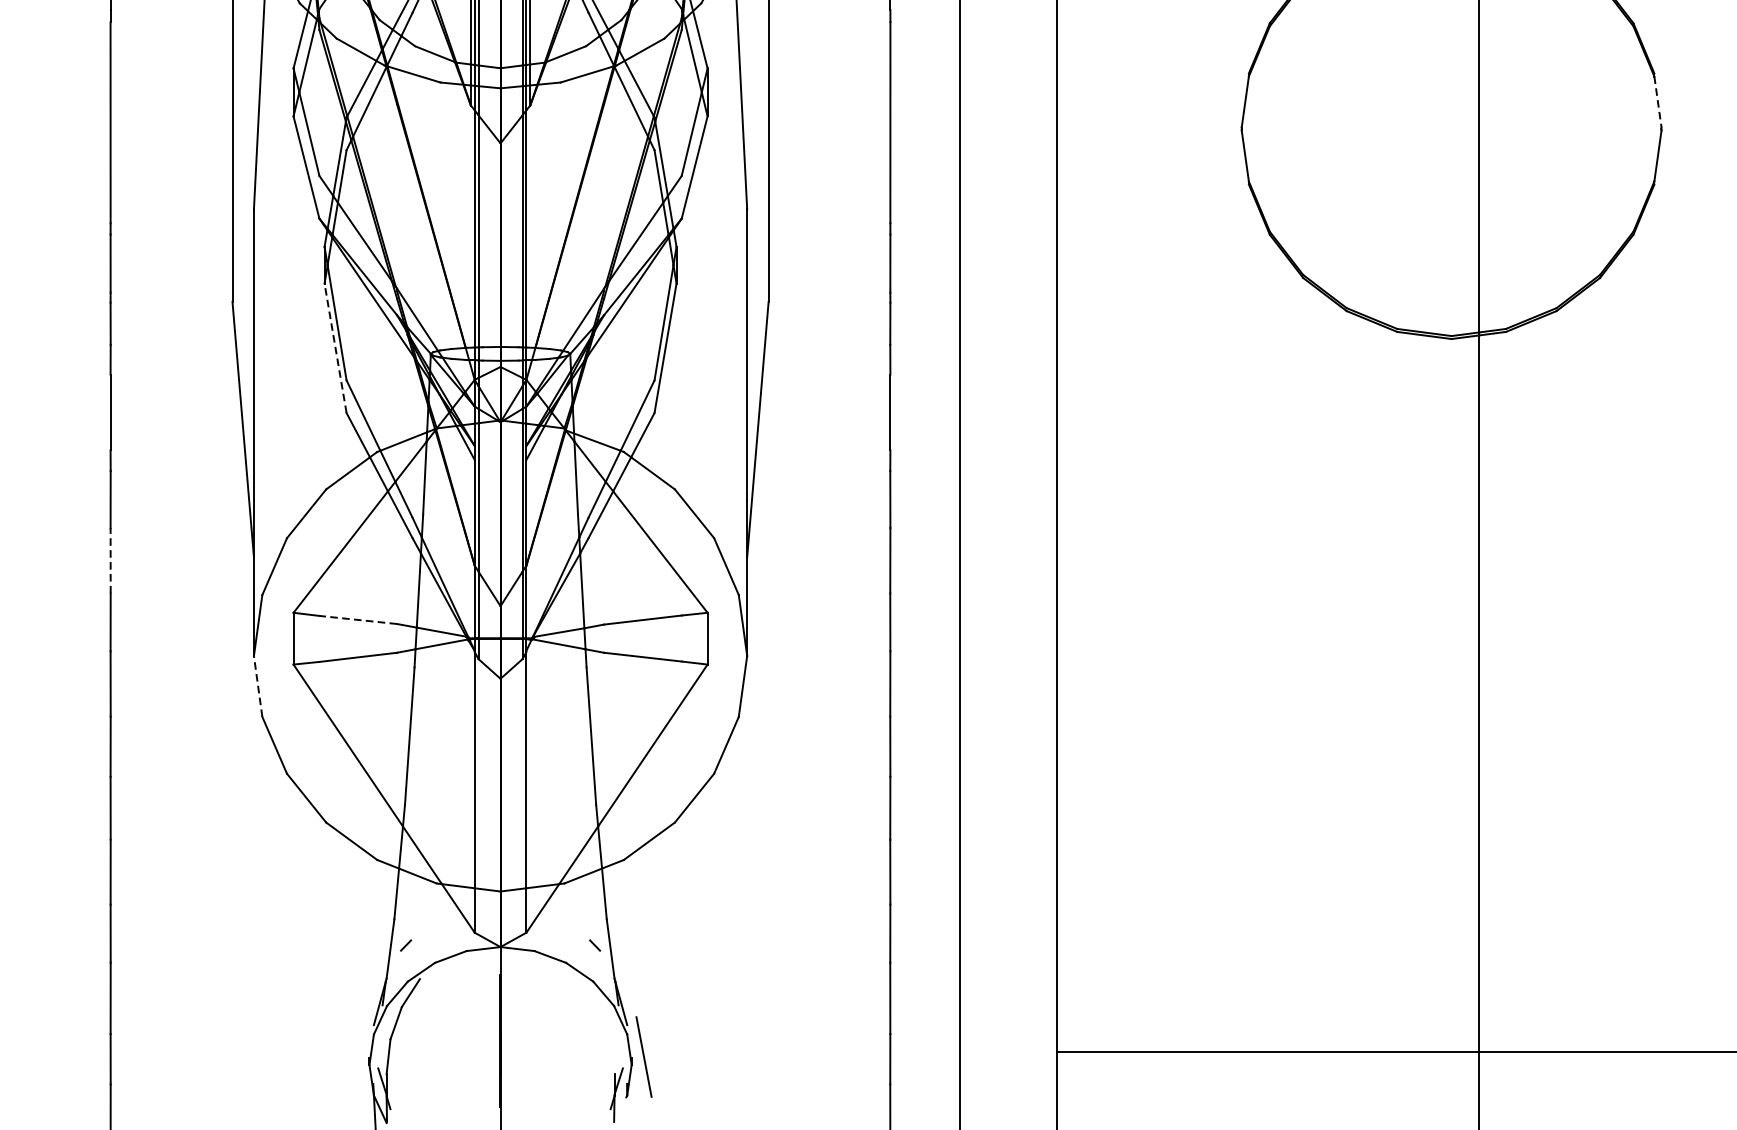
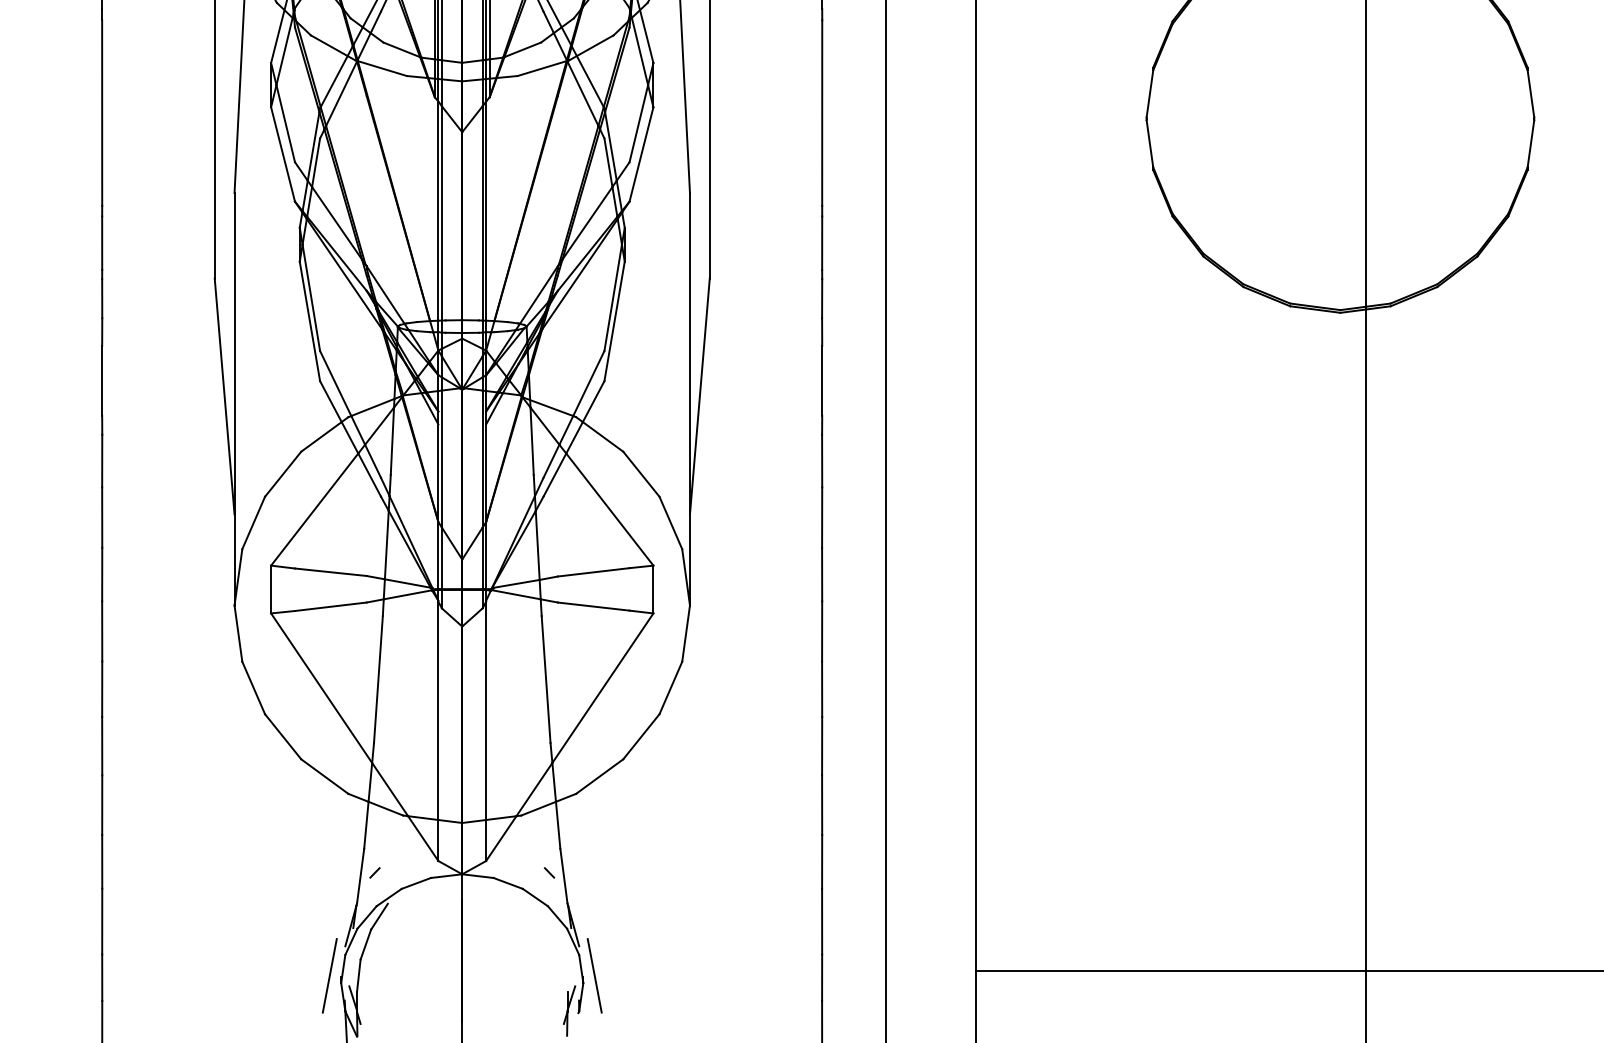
line: (1657, 102) -> (1530, 94), dashed -> solid
line: (335, 348) -> (309, 321), dashed -> solid
line: (110, 560) -> (102, 517), dashed -> solid
line: (357, 620) -> (330, 572), dashed -> solid
line: (258, 686) -> (238, 633), dashed -> solid
line: (356, 1056) -> (329, 975), added

